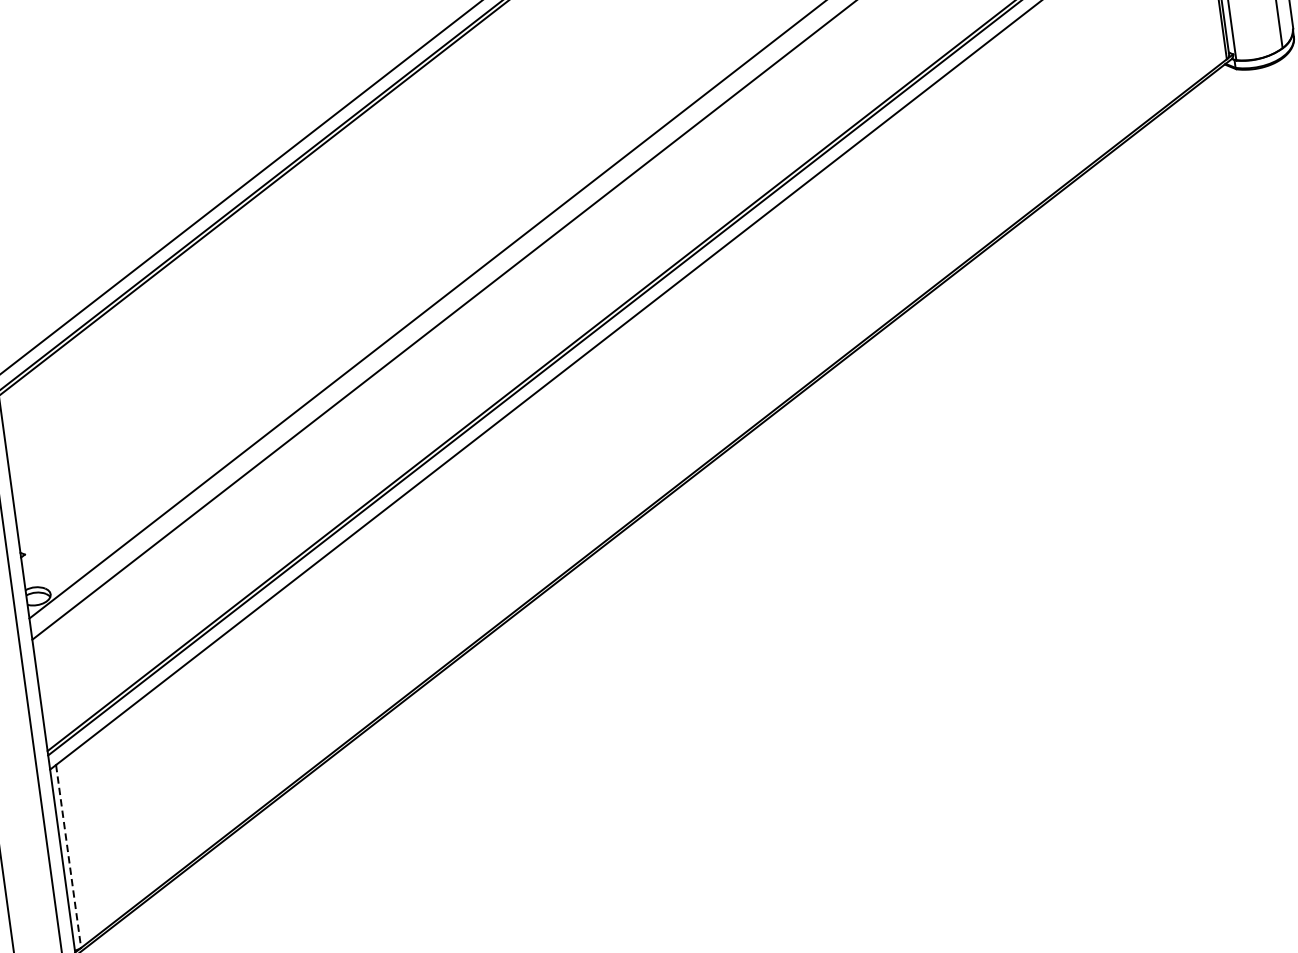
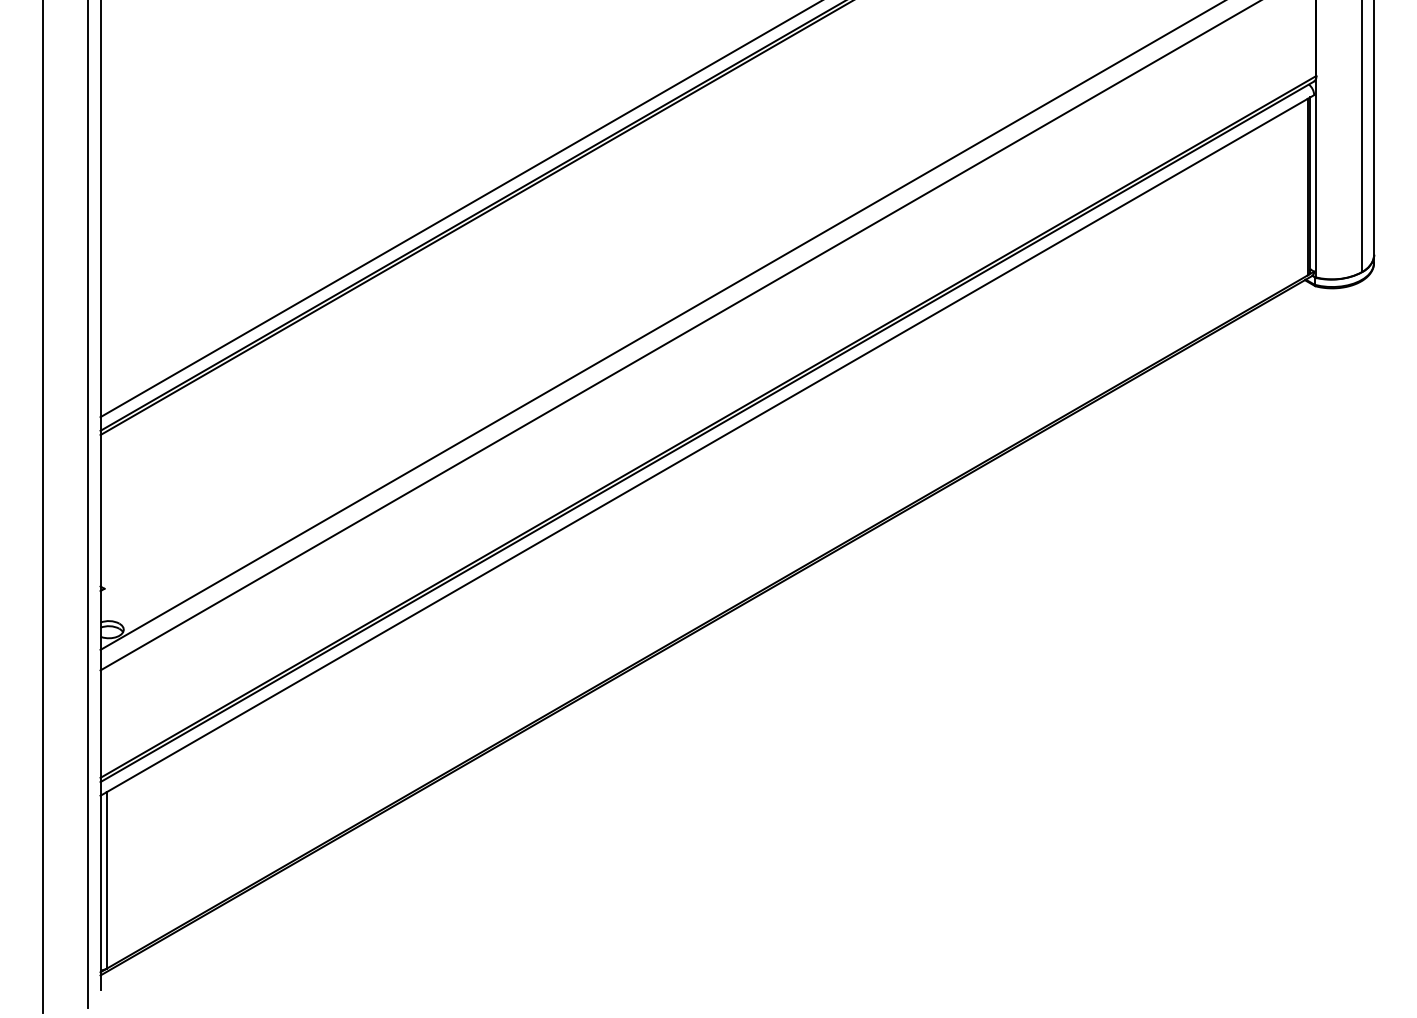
line: (68, 856) -> (106, 880), dashed -> solid

